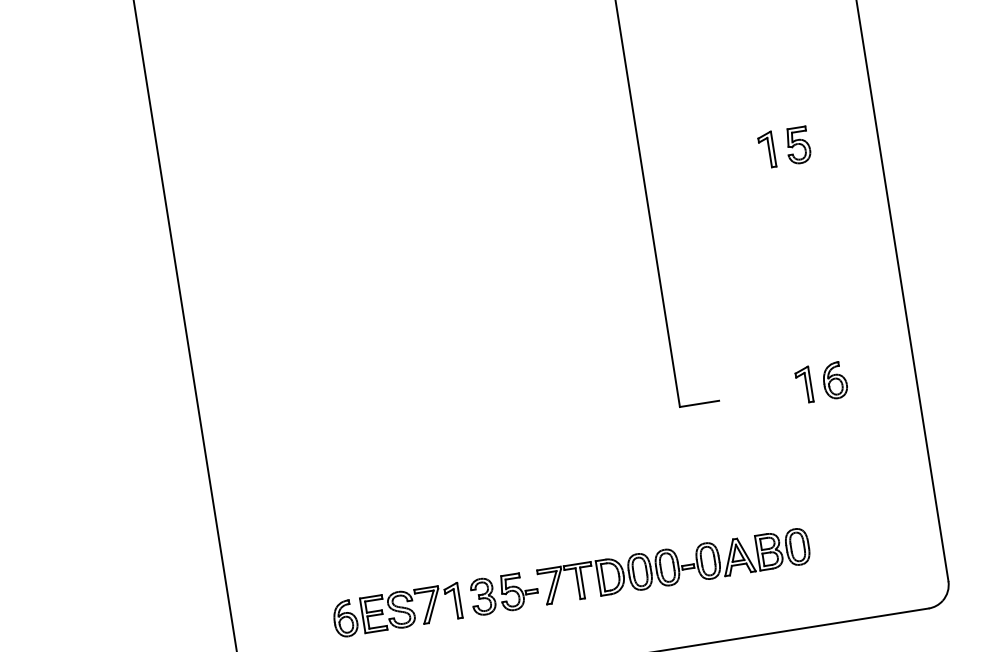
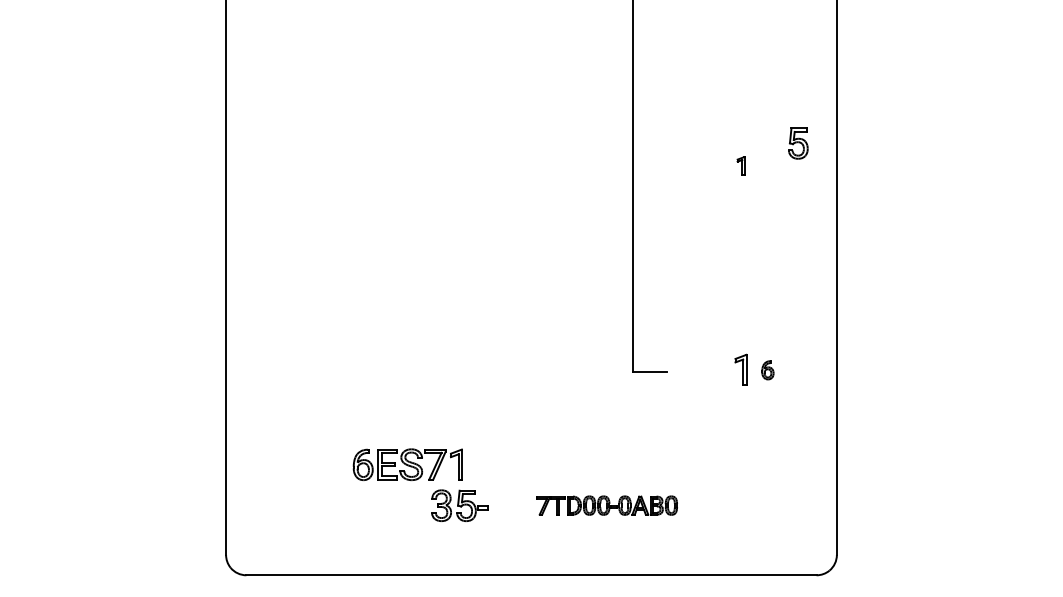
part: (798, 145) -> (798, 143), moved
part: (765, 149) -> (740, 165), size x0.6
part: (834, 381) -> (767, 370), size x0.6
part: (674, 566) -> (607, 505), size x0.6
part: (396, 610) -> (407, 464), moved

